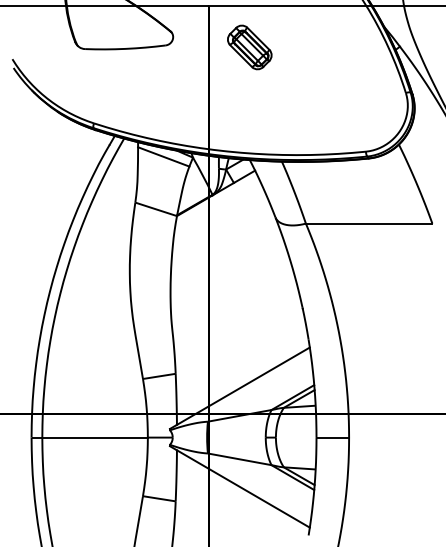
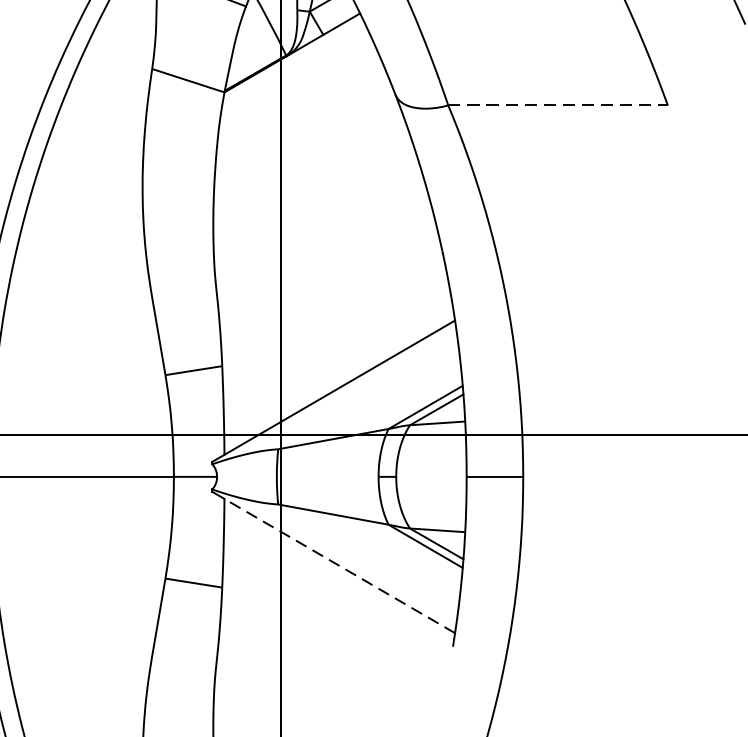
line: (369, 223) -> (558, 105), solid -> dashed
line: (243, 488) -> (339, 565), solid -> dashed

